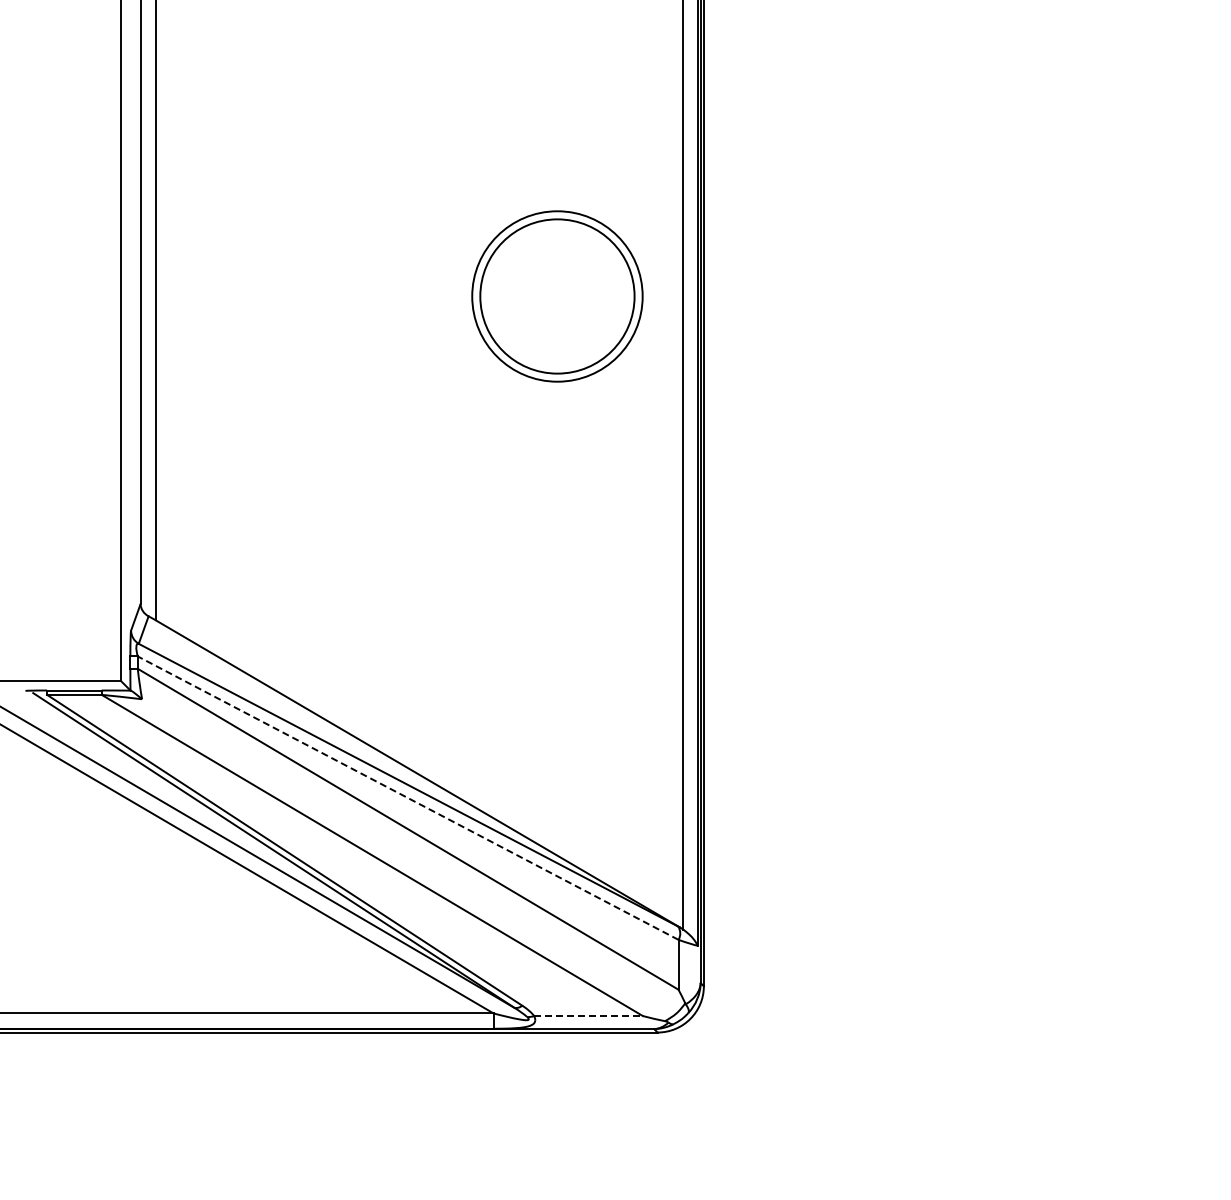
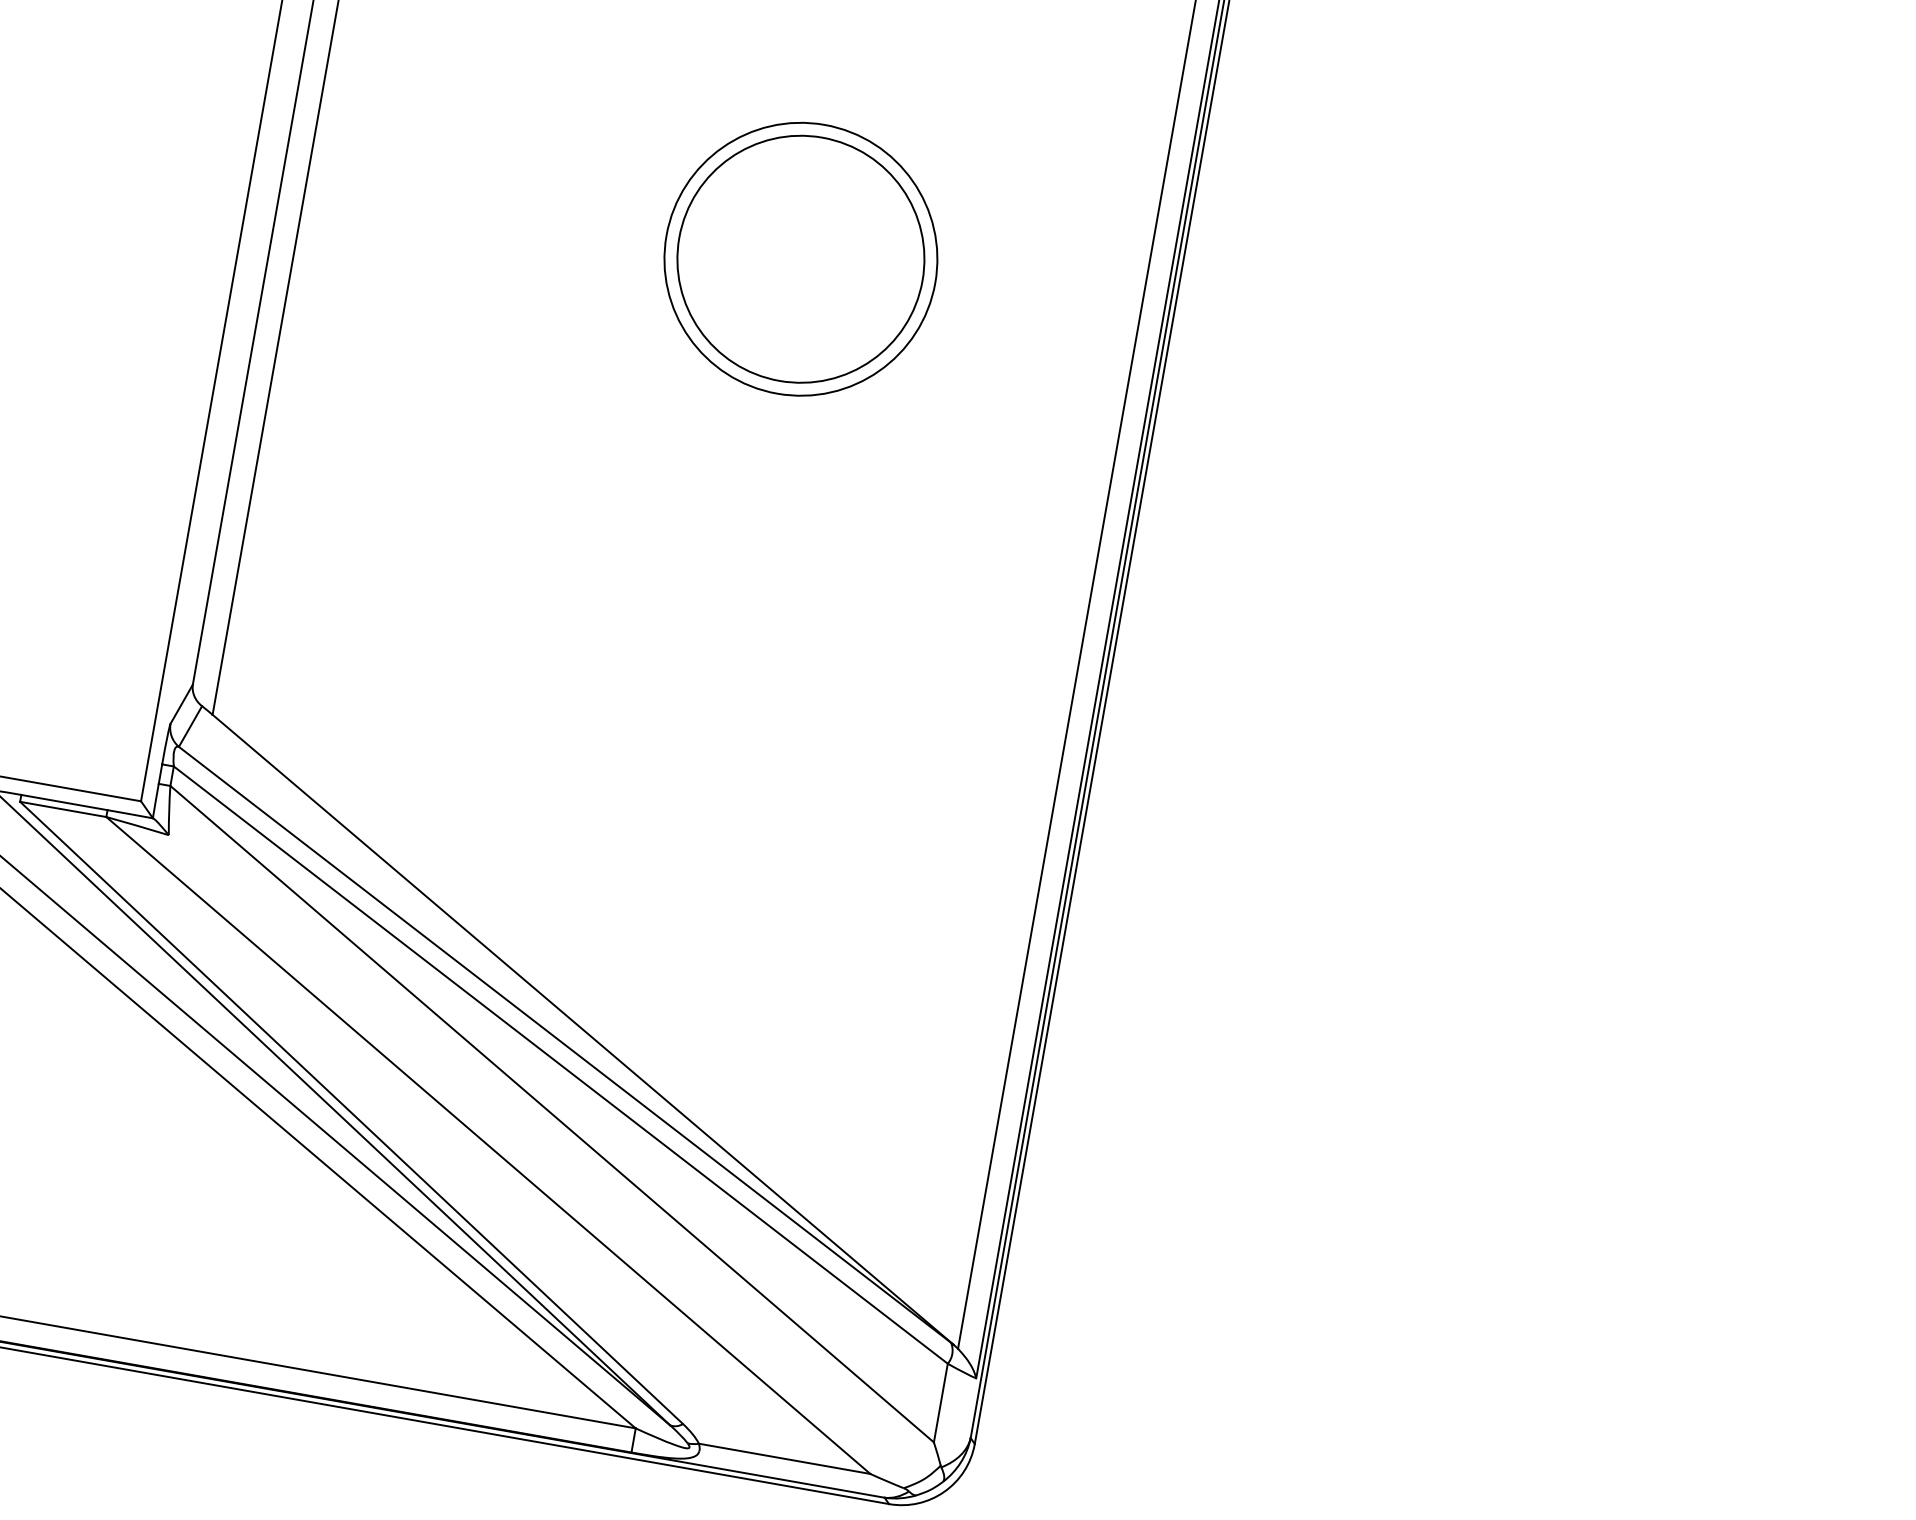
part: (557, 296) -> (801, 259), moved
line: (407, 797) -> (559, 1063), dashed -> solid
line: (589, 1016) -> (786, 1459), dashed -> solid

